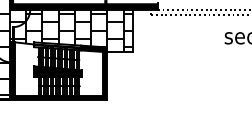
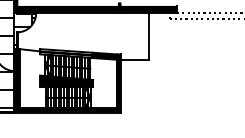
hatch: (72, 30) -> (82, 36), removed

